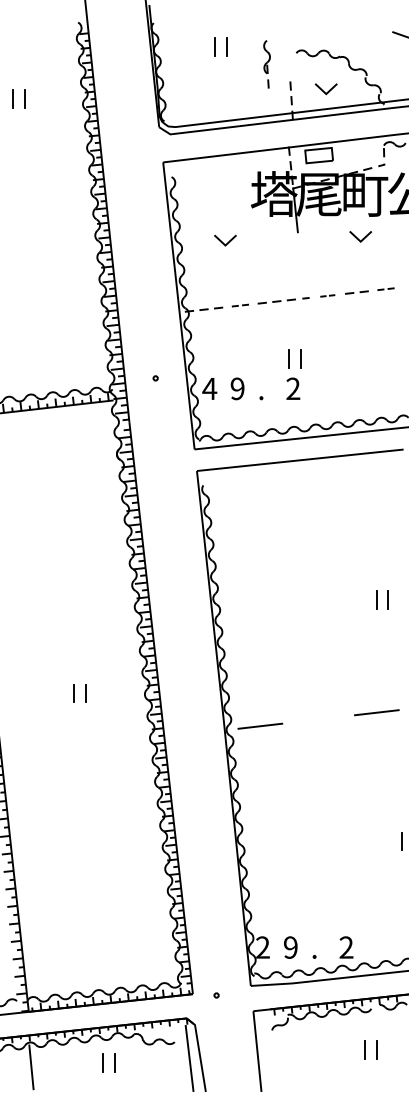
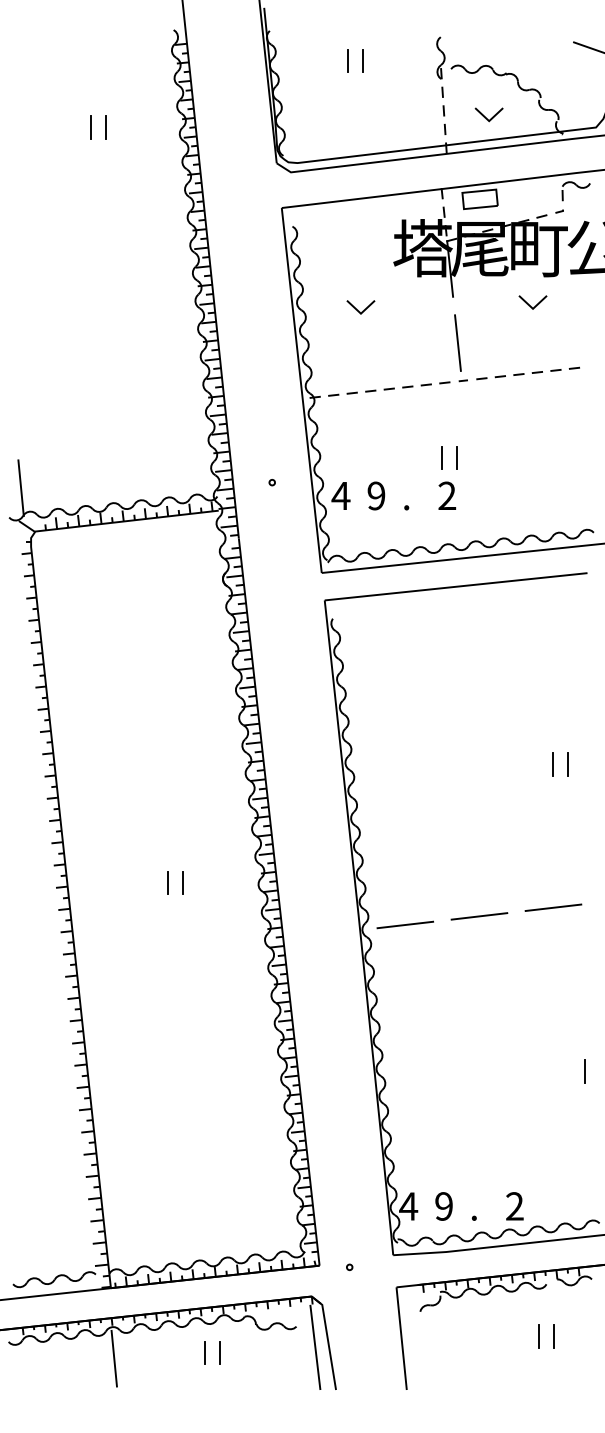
part: (266, 63) -> (440, 66), moved
line: (301, 268) -> (457, 342), added
part: (385, 288) -> (564, 368), size x1.43
part: (327, 295) -> (490, 377), size x1.67
part: (240, 305) -> (379, 389), size x1.43
line: (318, 719) -> (479, 916), added
text: (262, 947) -> (408, 1206), 2 -> 4

